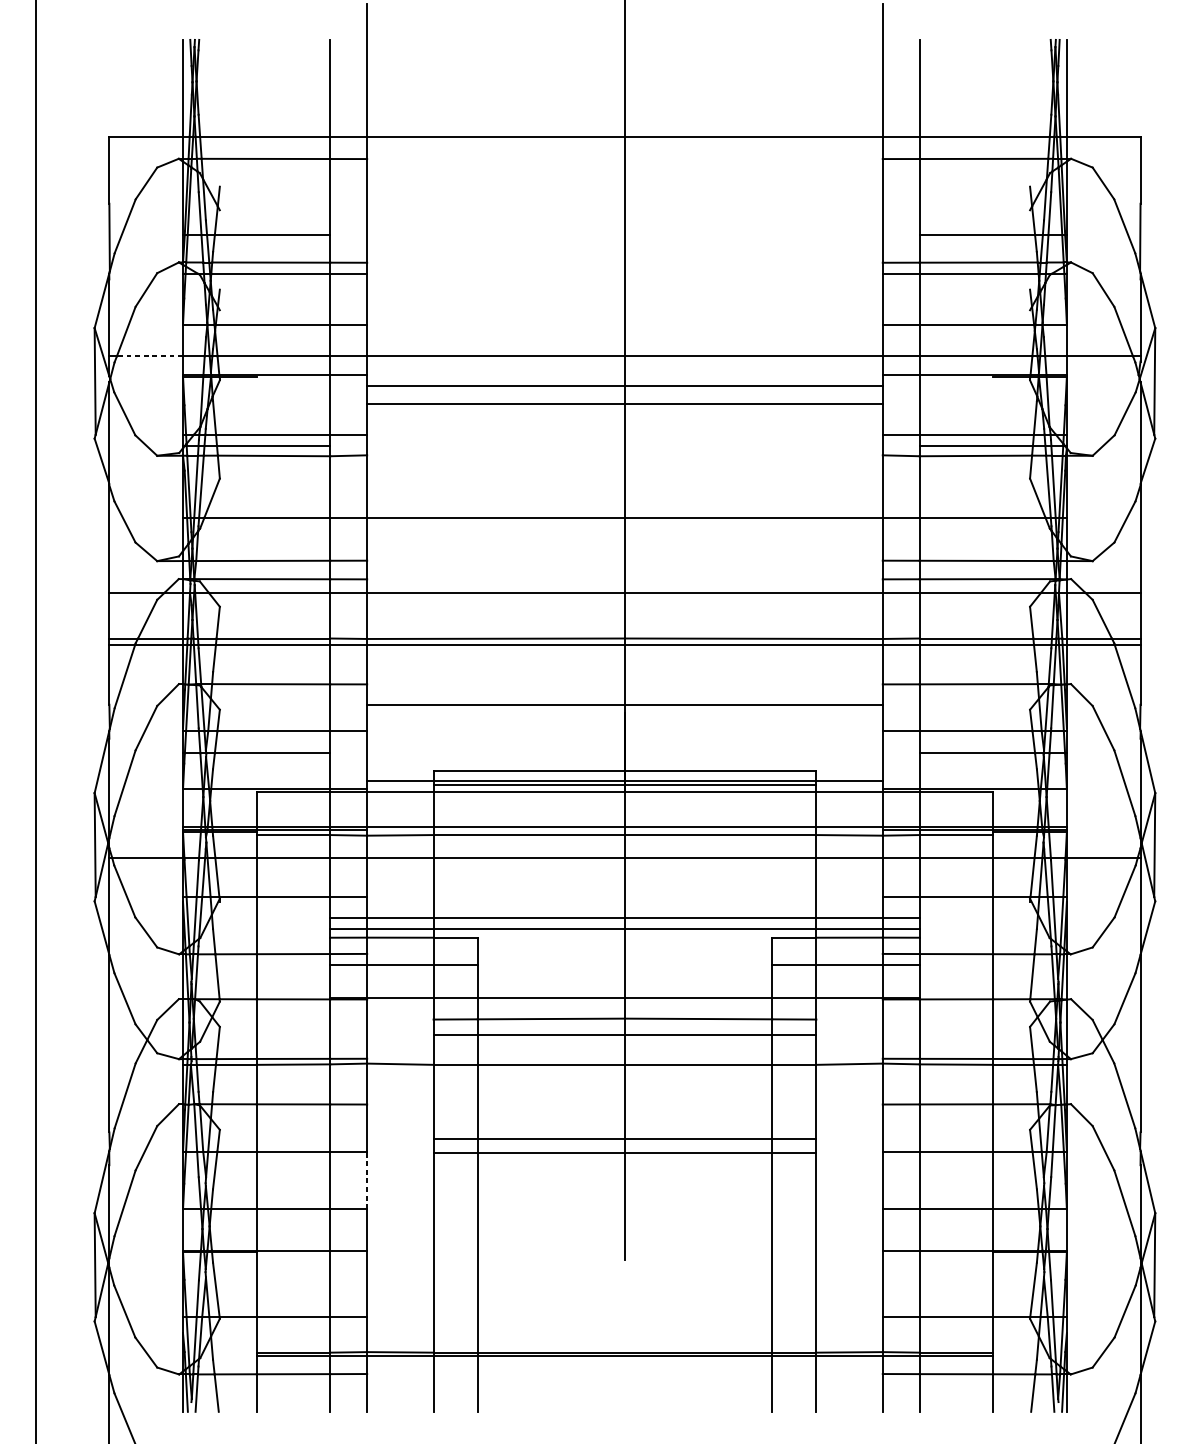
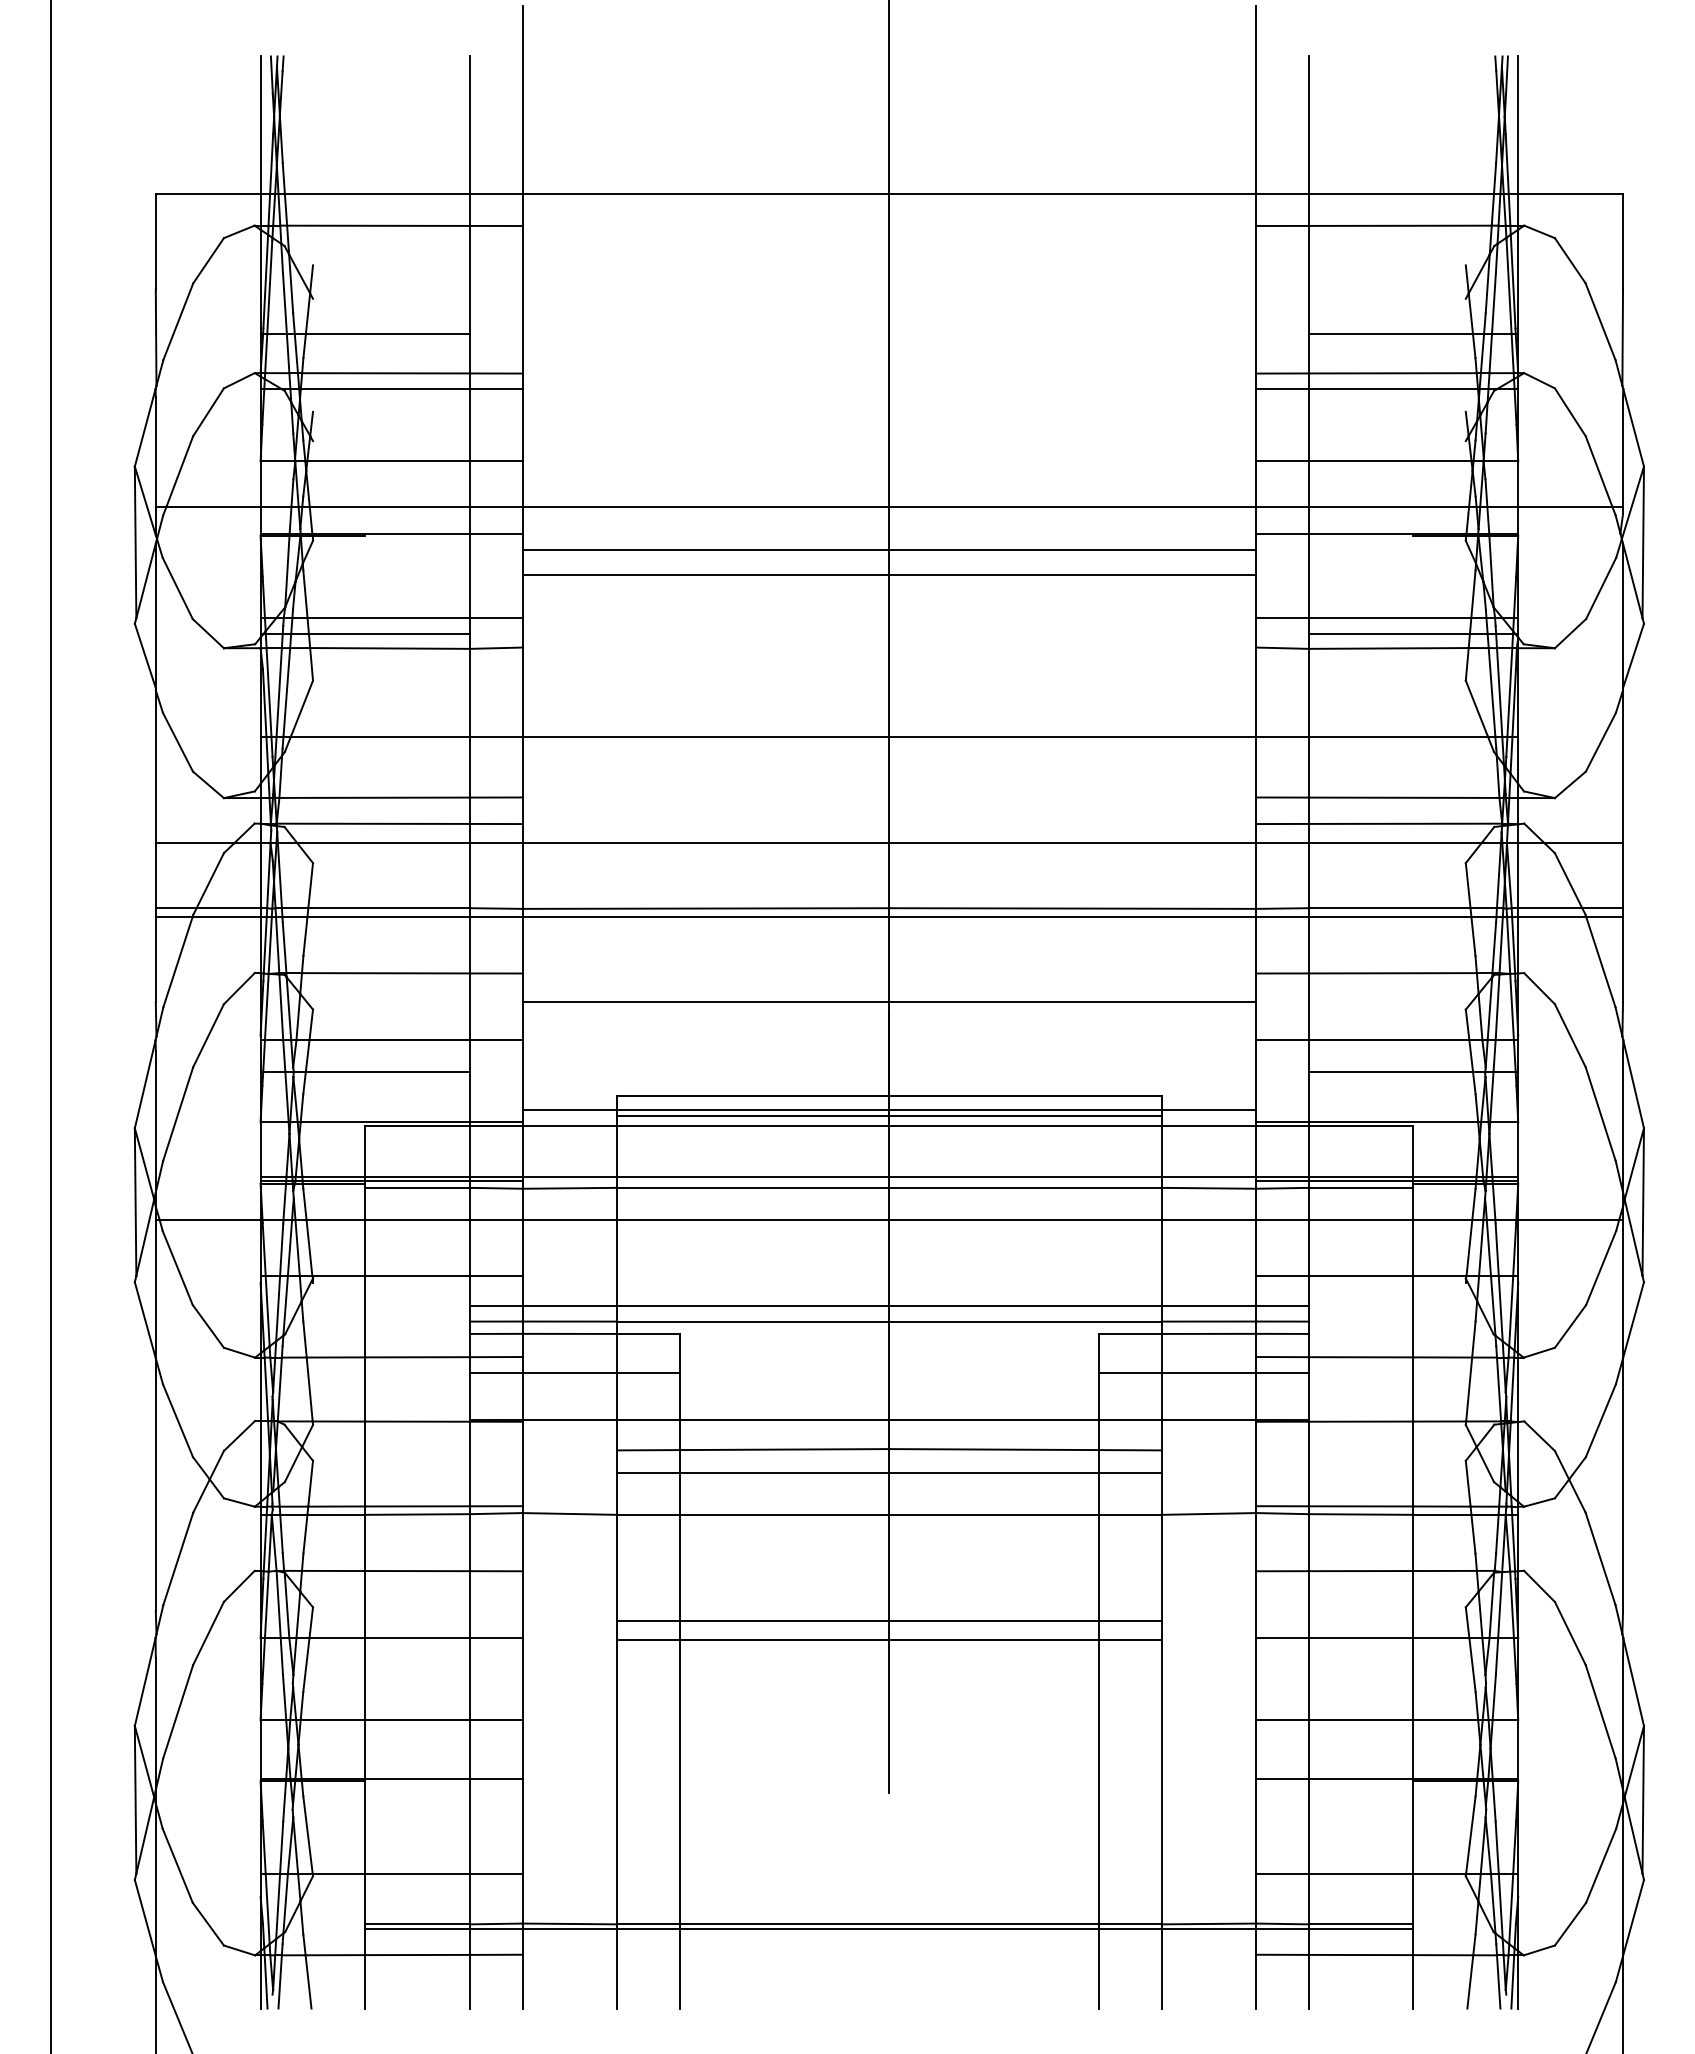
line: (149, 356) -> (213, 506), dashed -> solid
line: (367, 1179) -> (522, 1678), dashed -> solid

